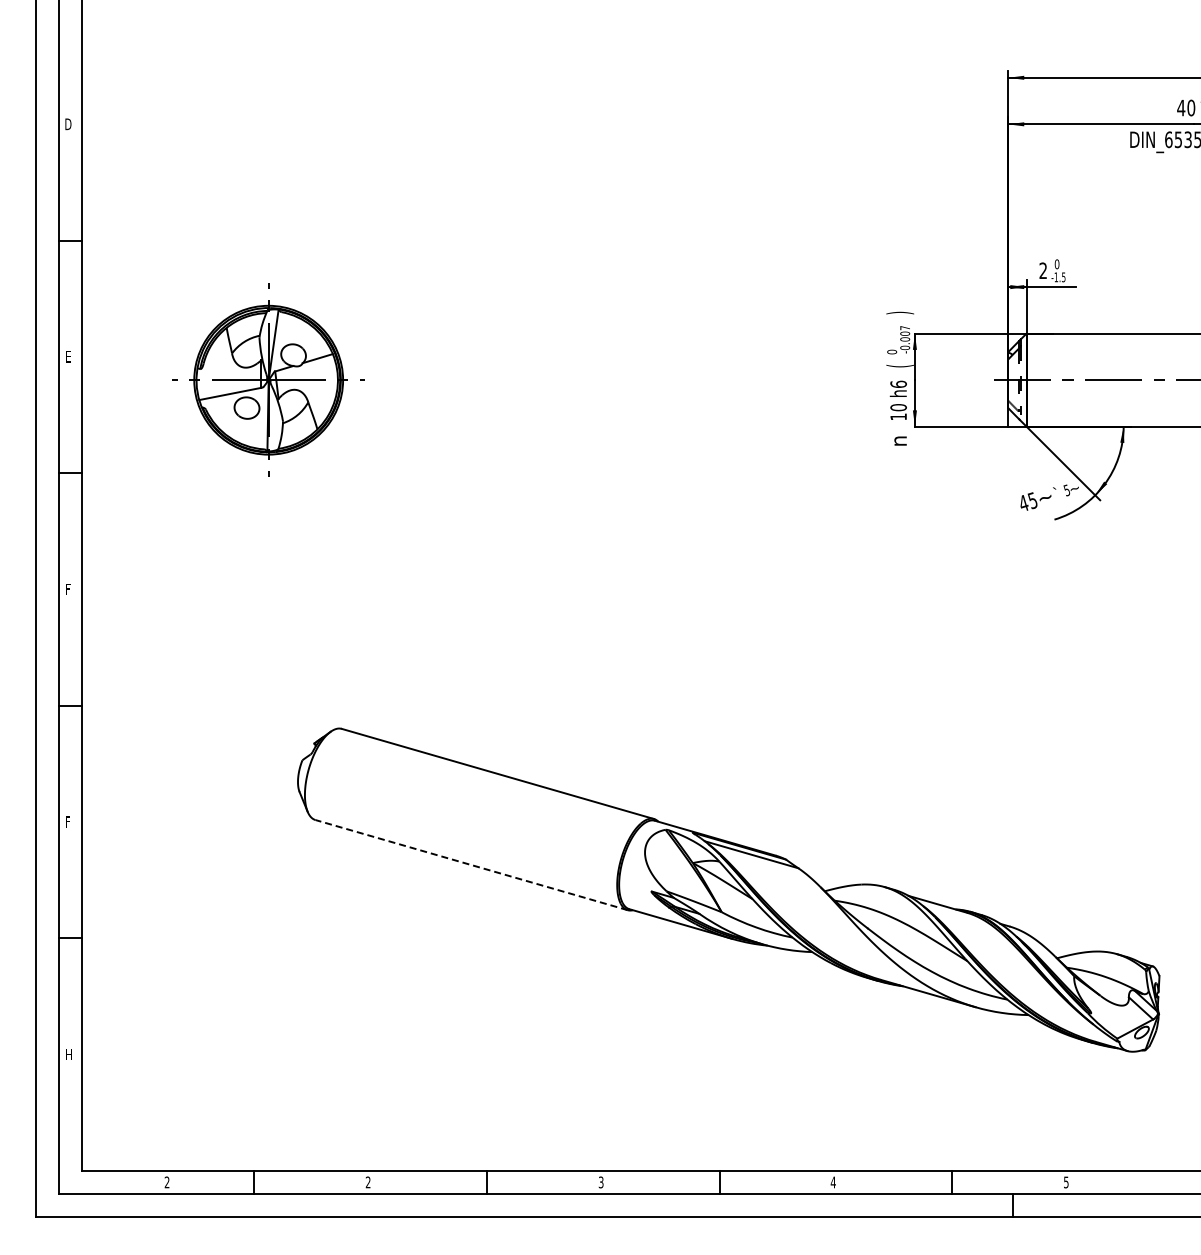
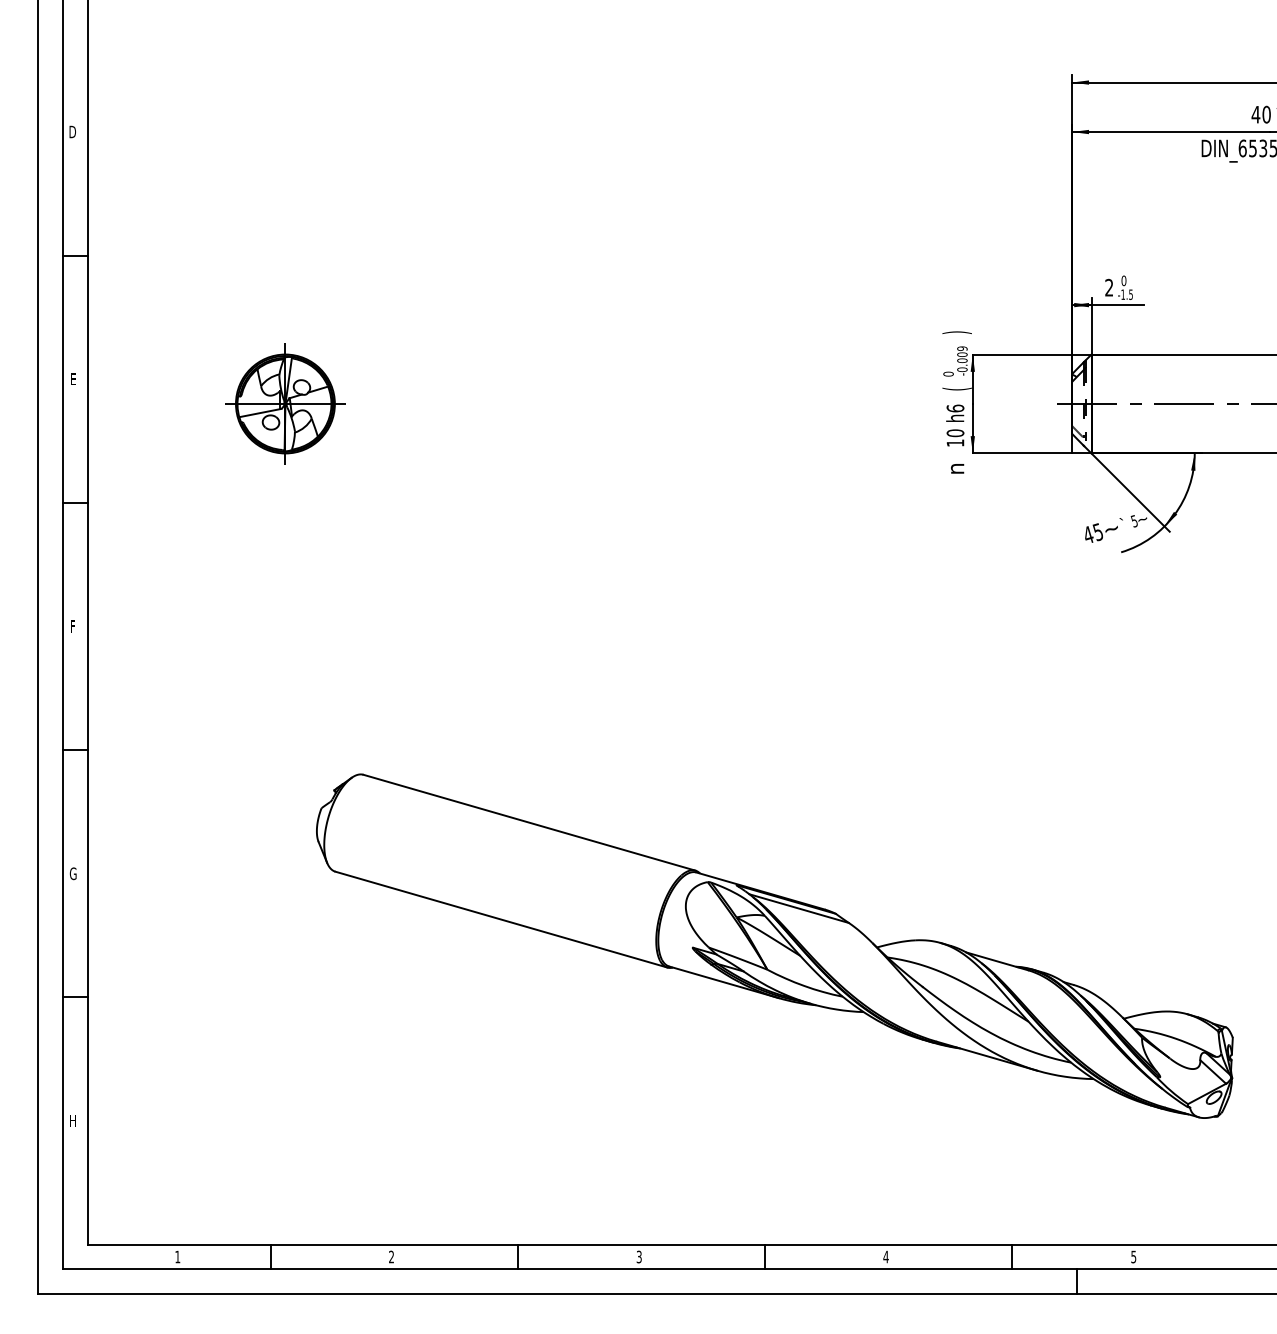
text: (905, 328) -> (962, 349), -0.007 -> -0.009
part: (267, 379) -> (284, 403), size x0.62
text: (68, 821) -> (72, 873), F -> G
line: (471, 865) -> (501, 920), dashed -> solid
text: (166, 1181) -> (177, 1256), 2 -> 1

